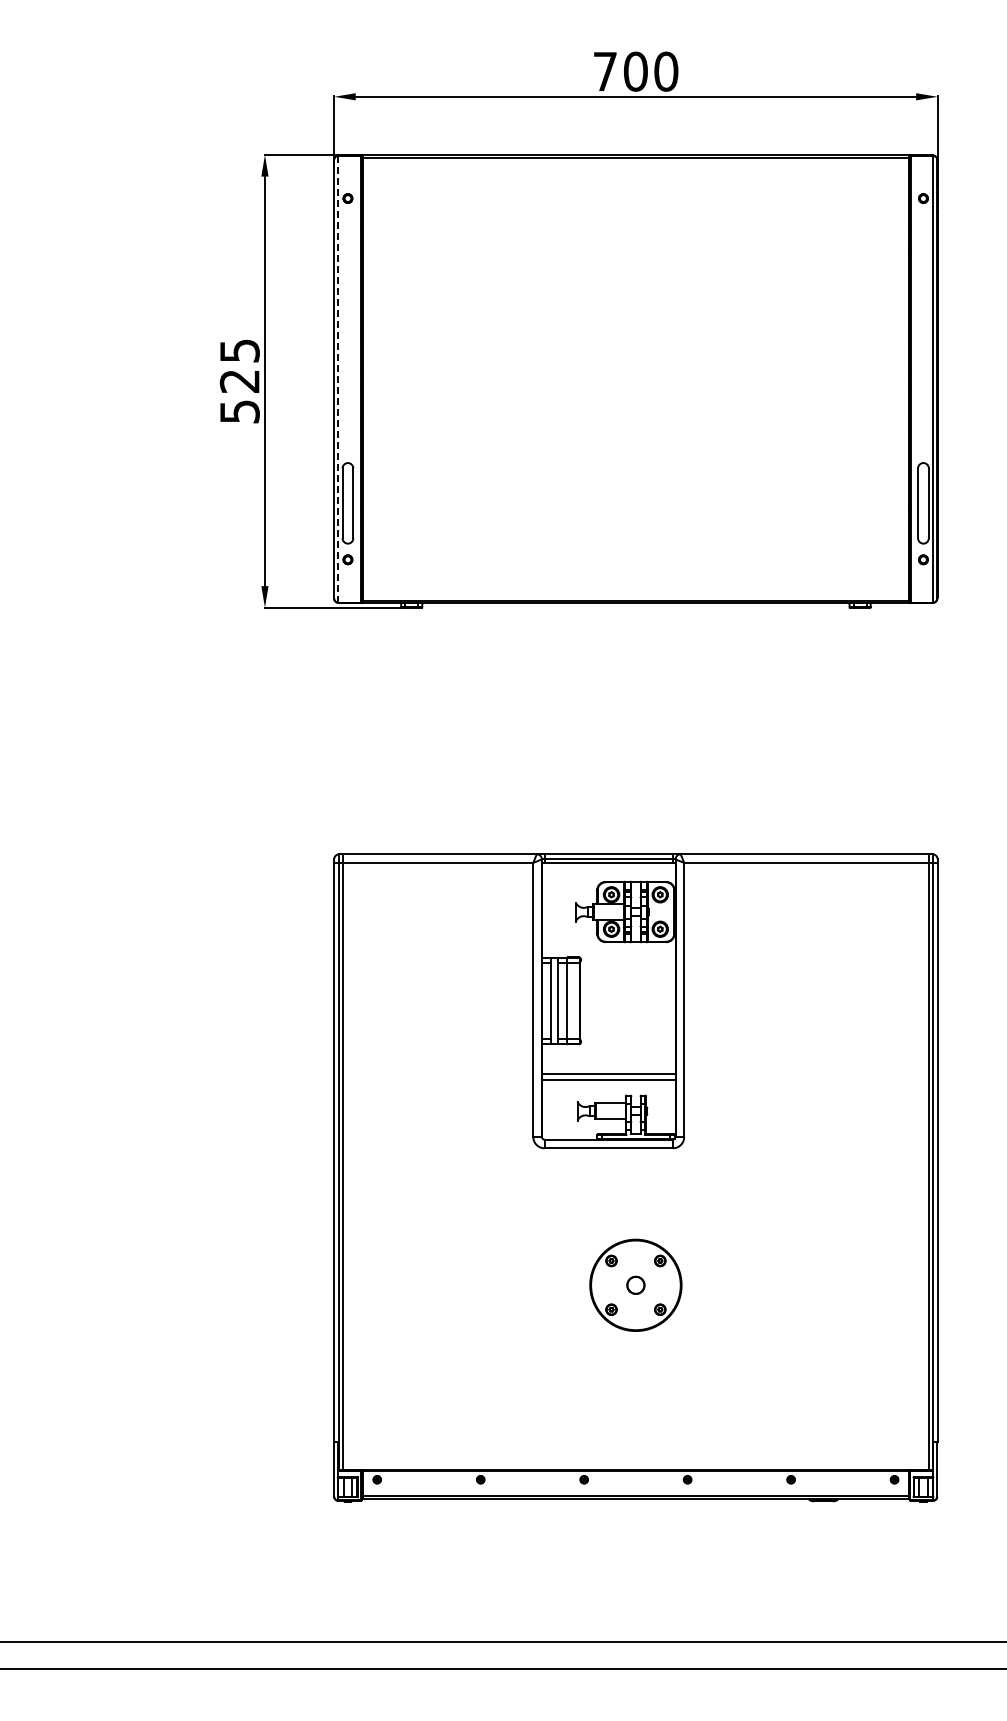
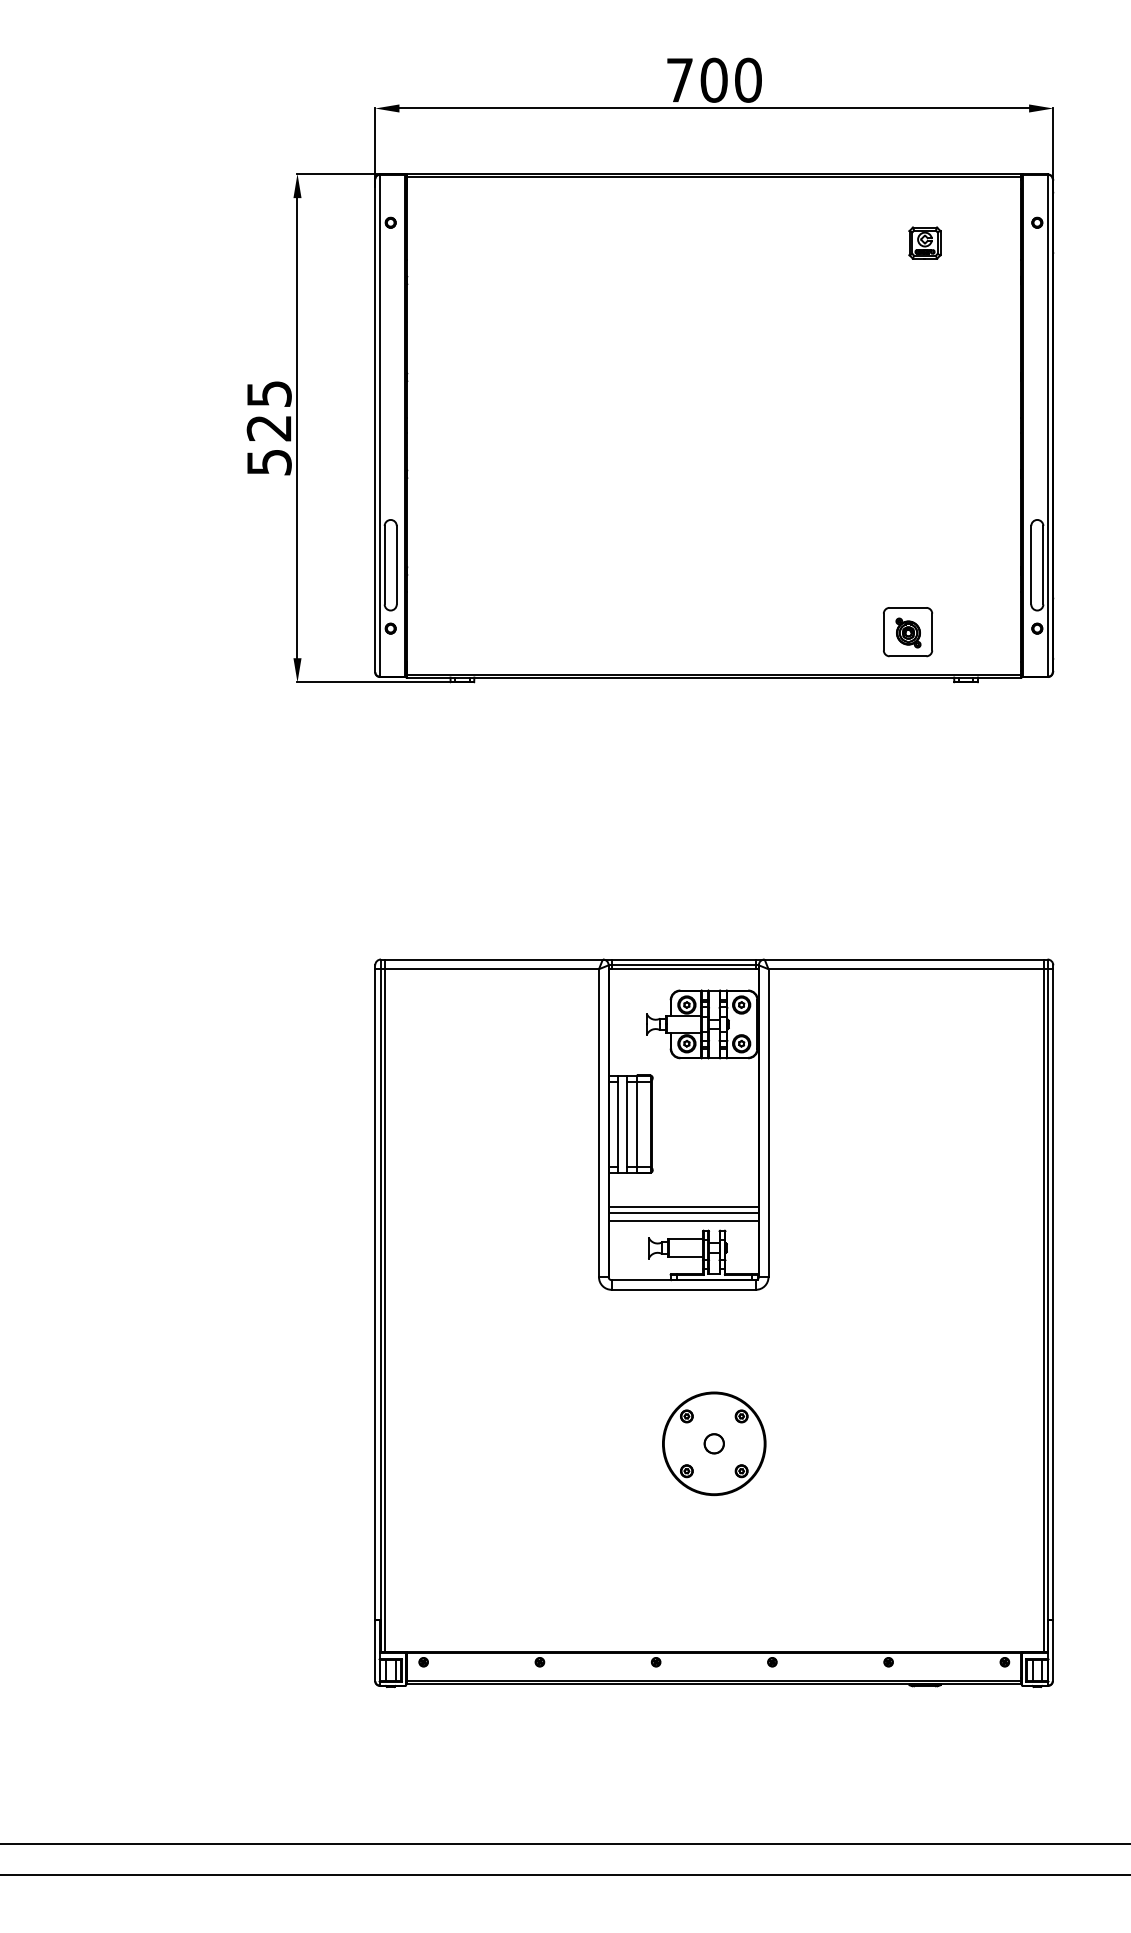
part: (823, 216) -> (925, 242), added
line: (338, 379) -> (380, 426), dashed -> solid
part: (808, 562) -> (908, 631), added
line: (608, 1087) -> (683, 1221), added

